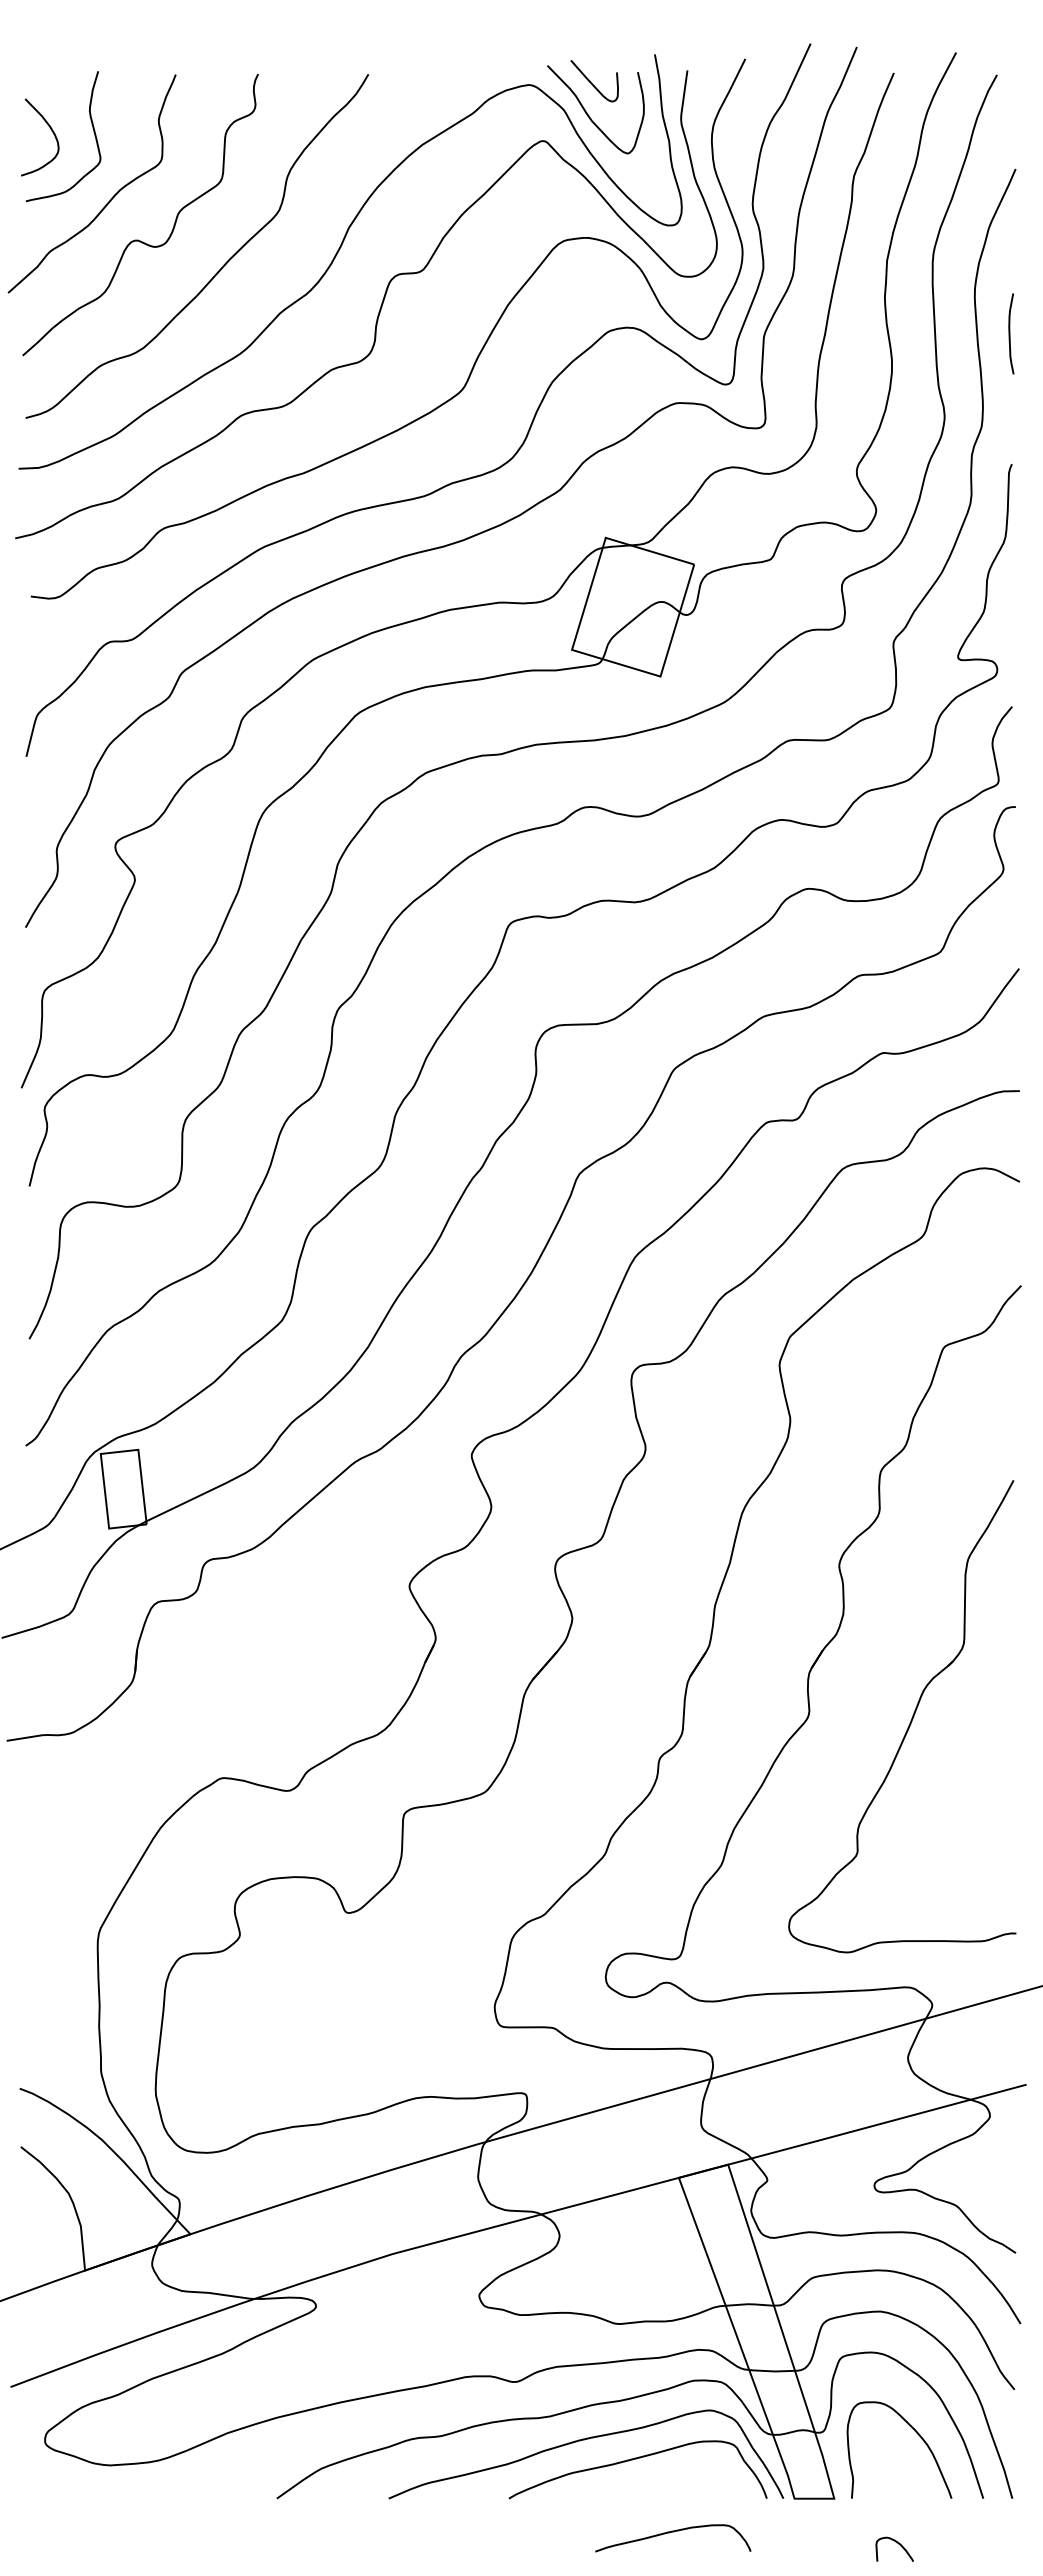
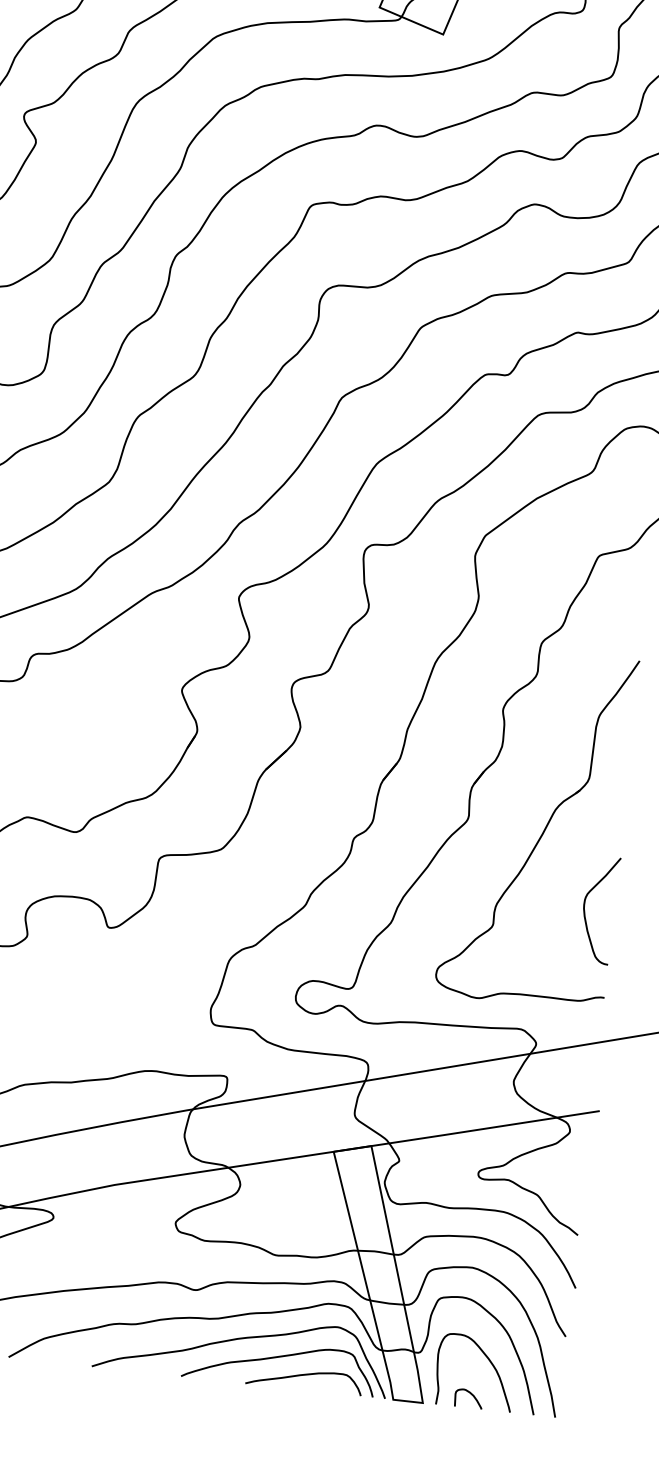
curve: (977, 1819) -> (585, 909), added
curve: (673, 2532) -> (304, 1375), moved
curve: (898, 2544) -> (472, 1395), moved

